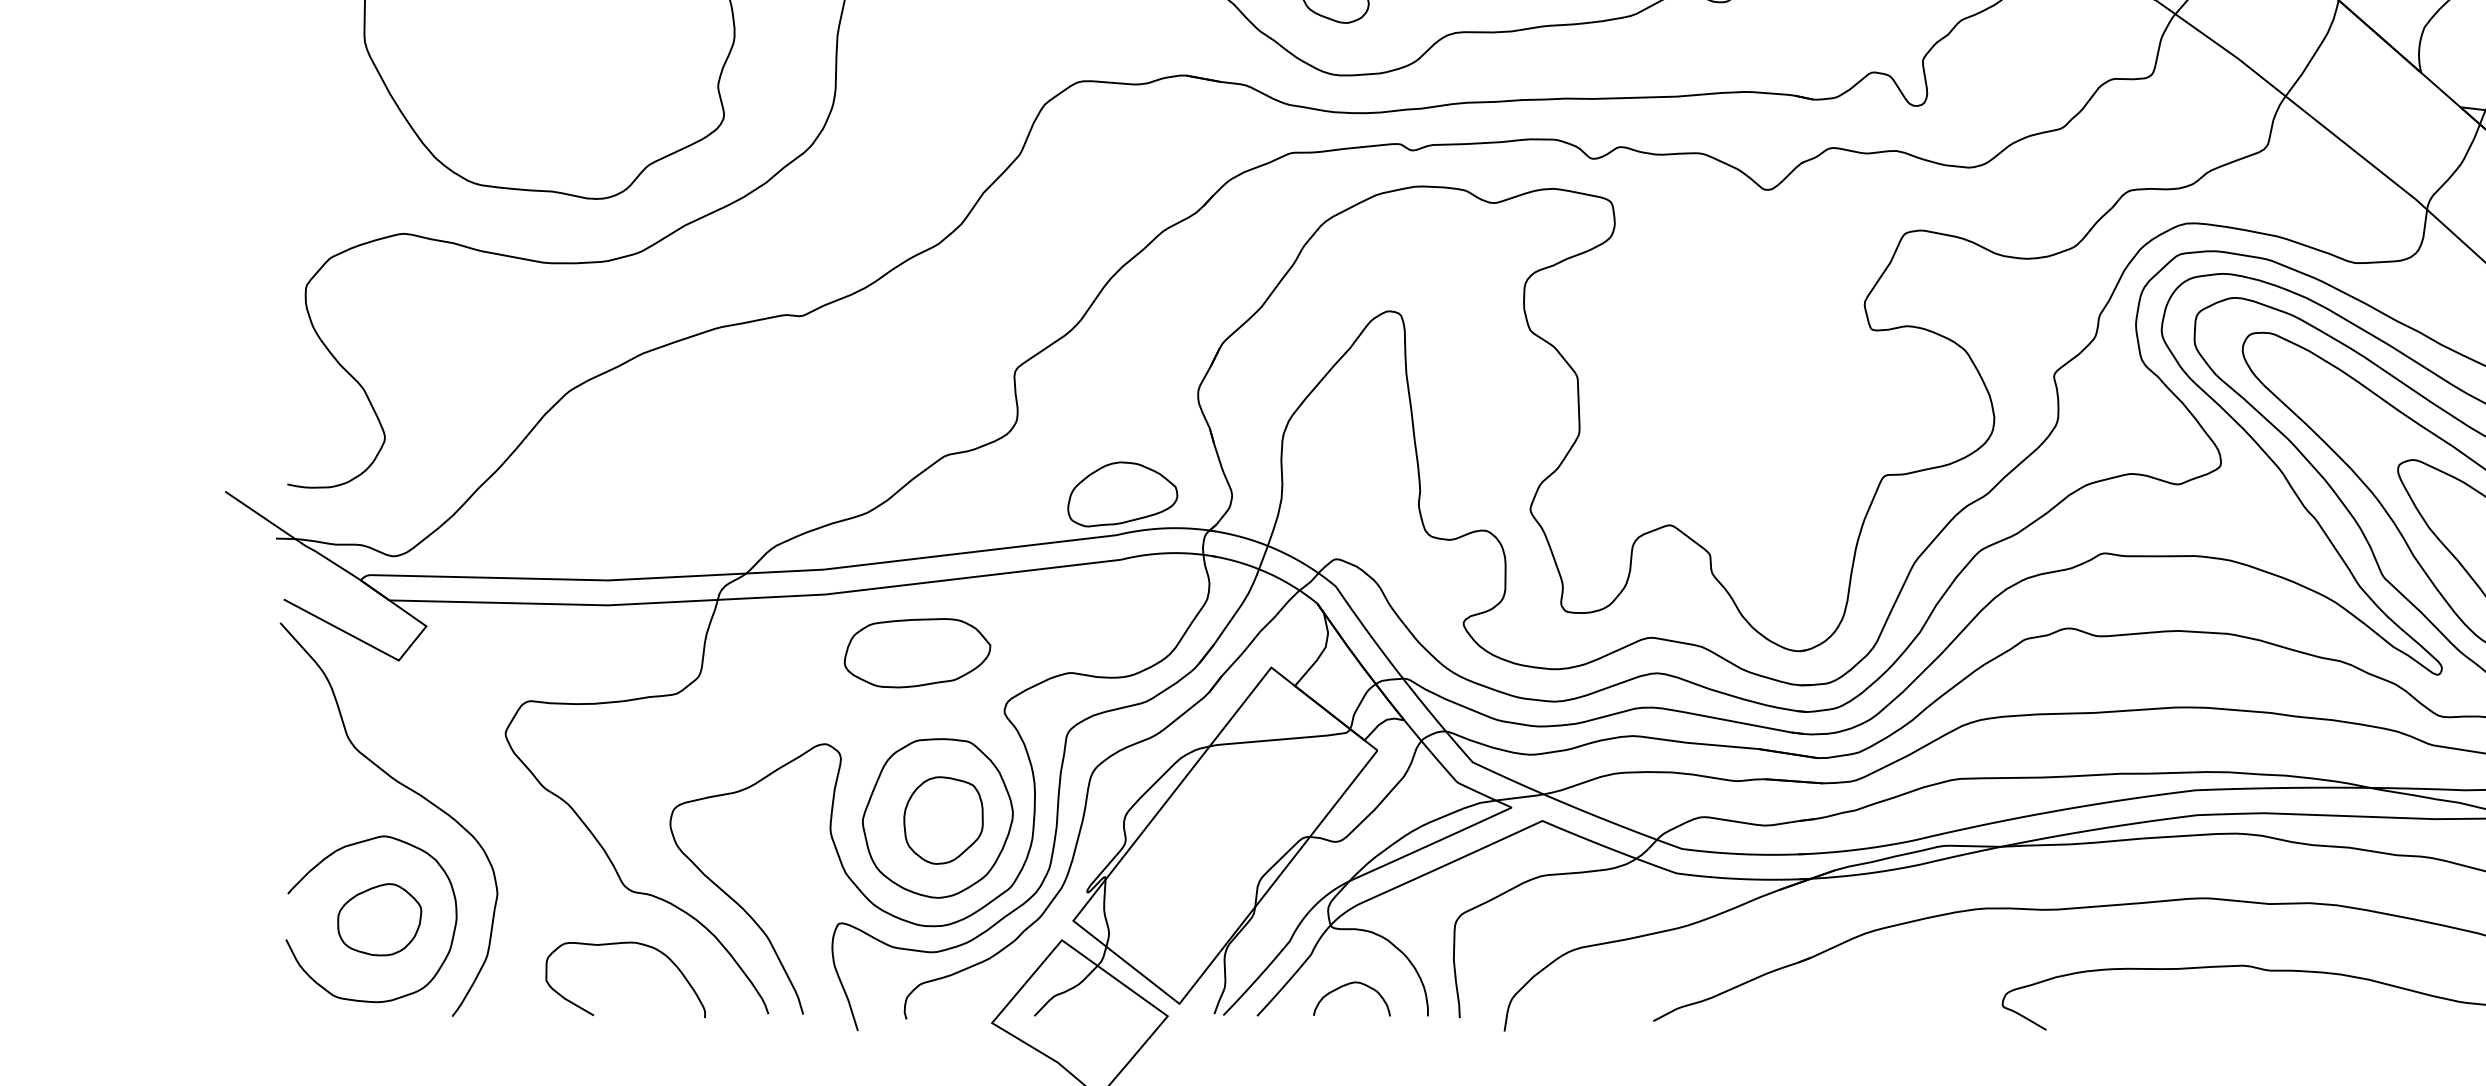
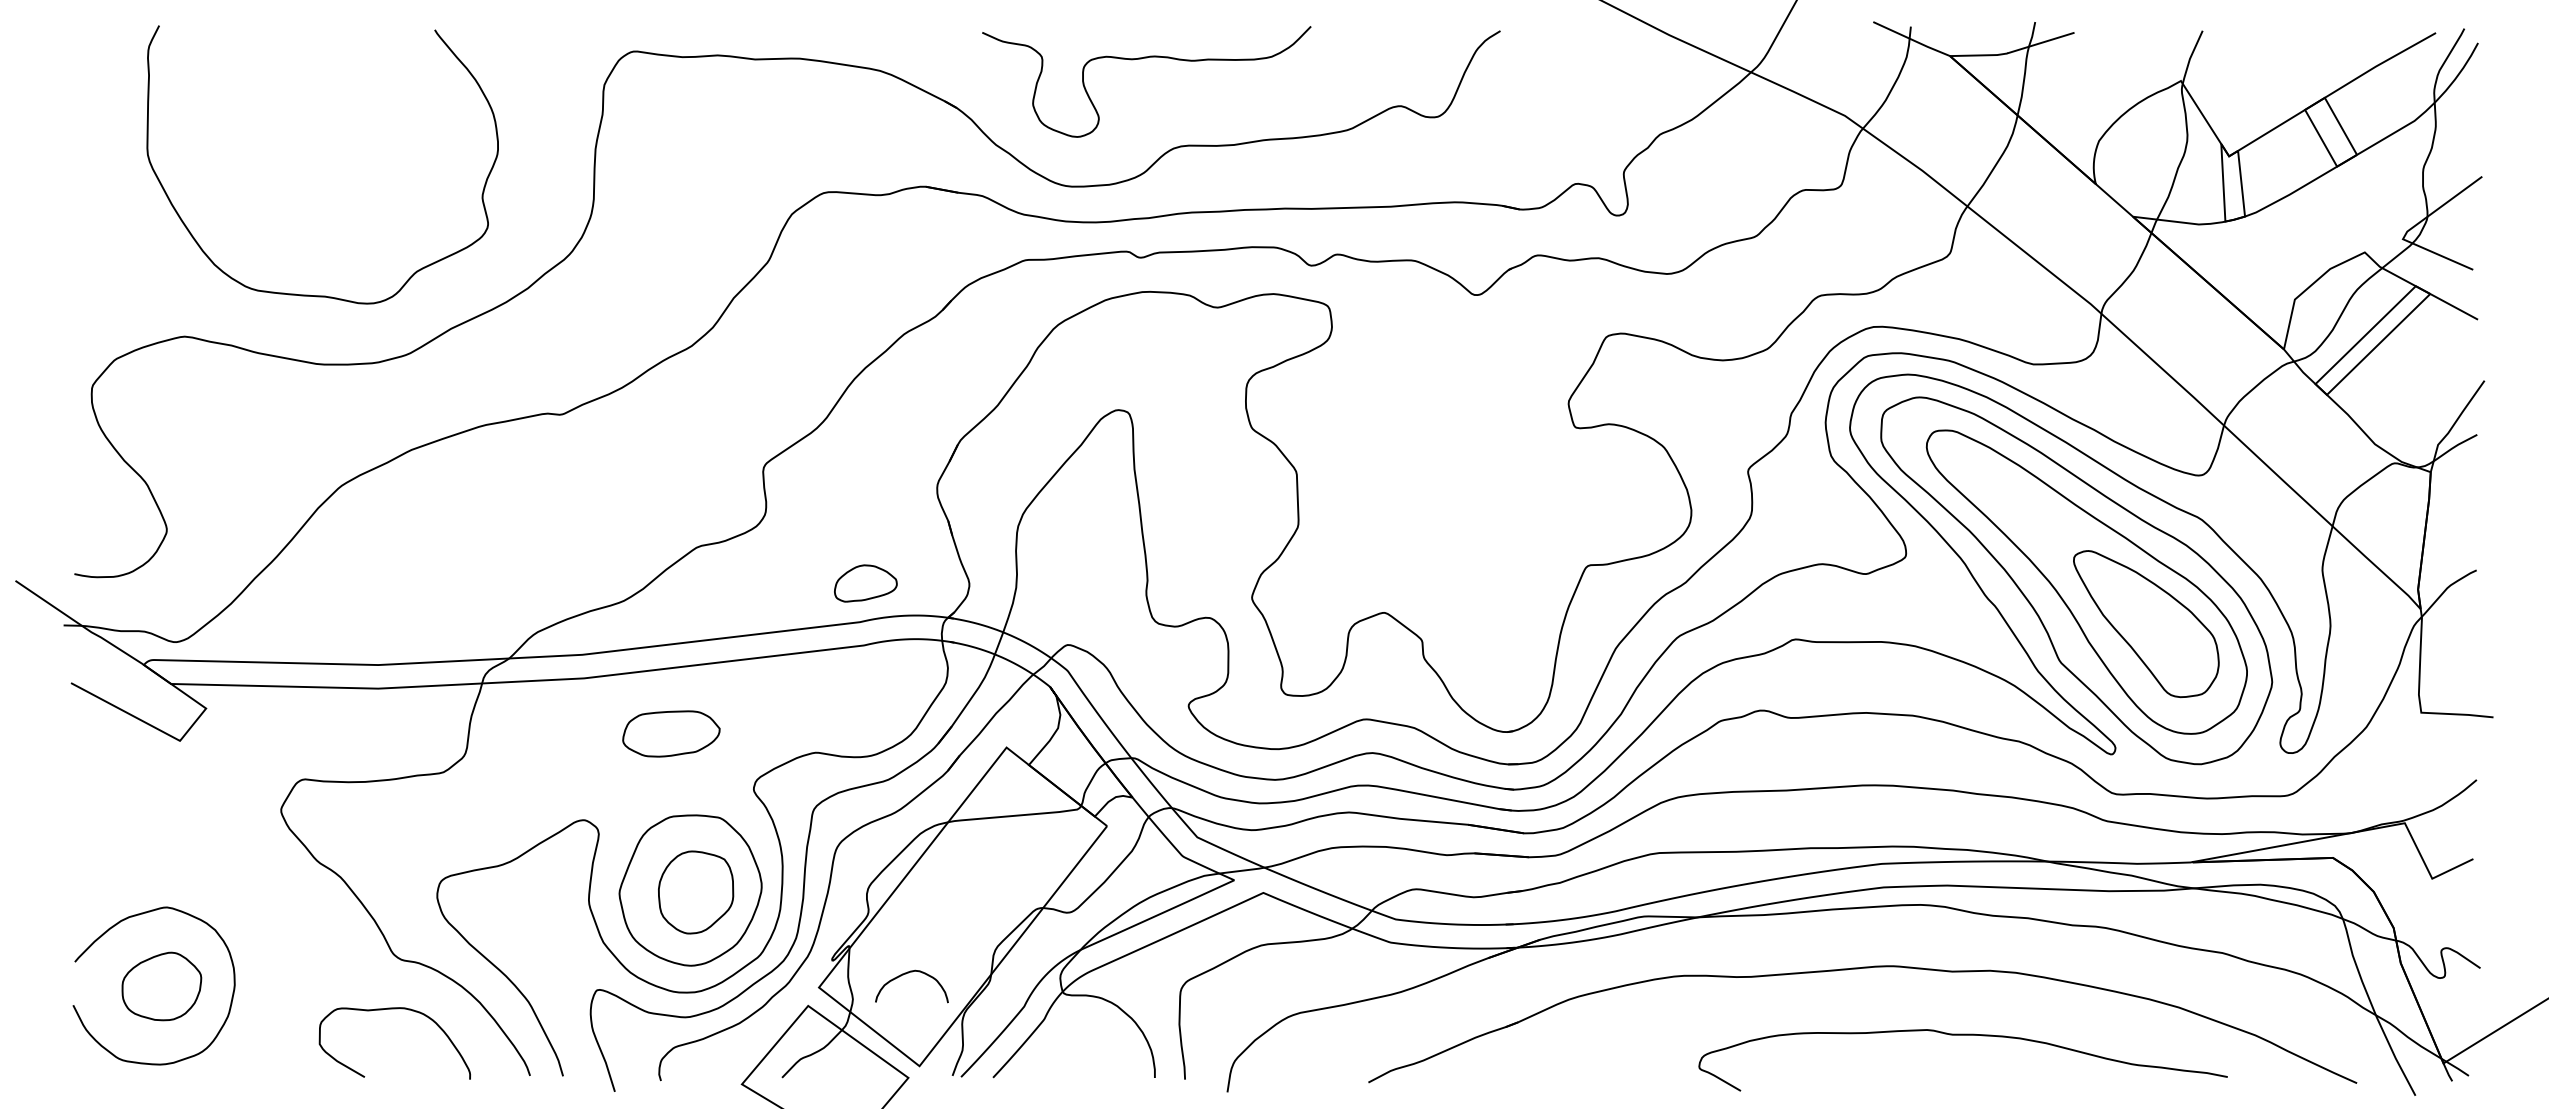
part: (1122, 494) -> (865, 583), size x0.6
part: (917, 652) -> (671, 733), size x0.7
curve: (408, 789) -> (189, 863), removed
curve: (1346, 986) -> (906, 974), moved

